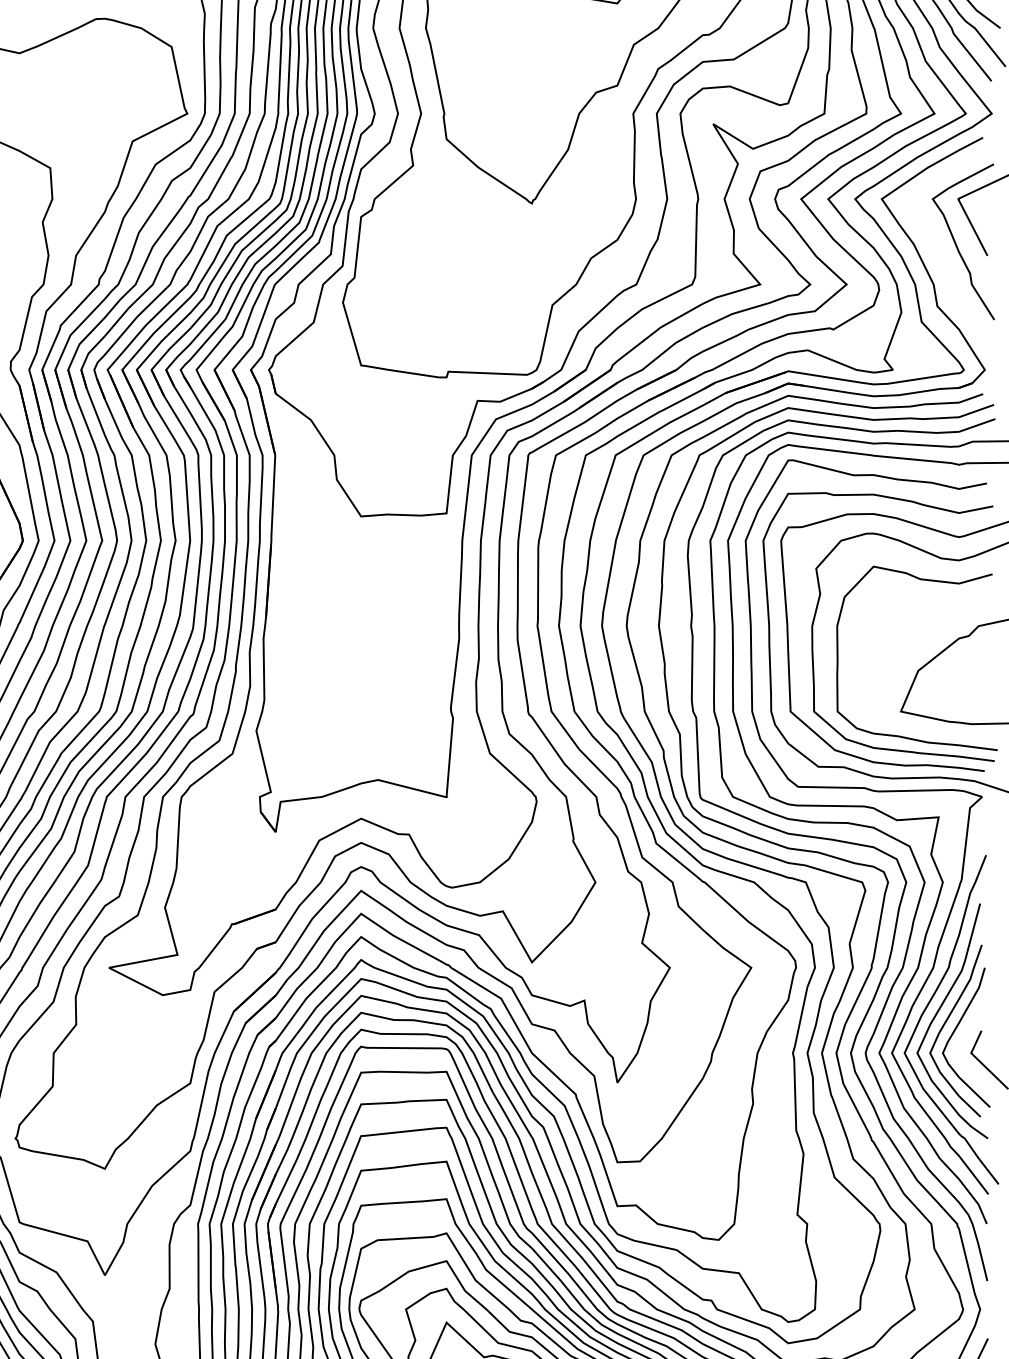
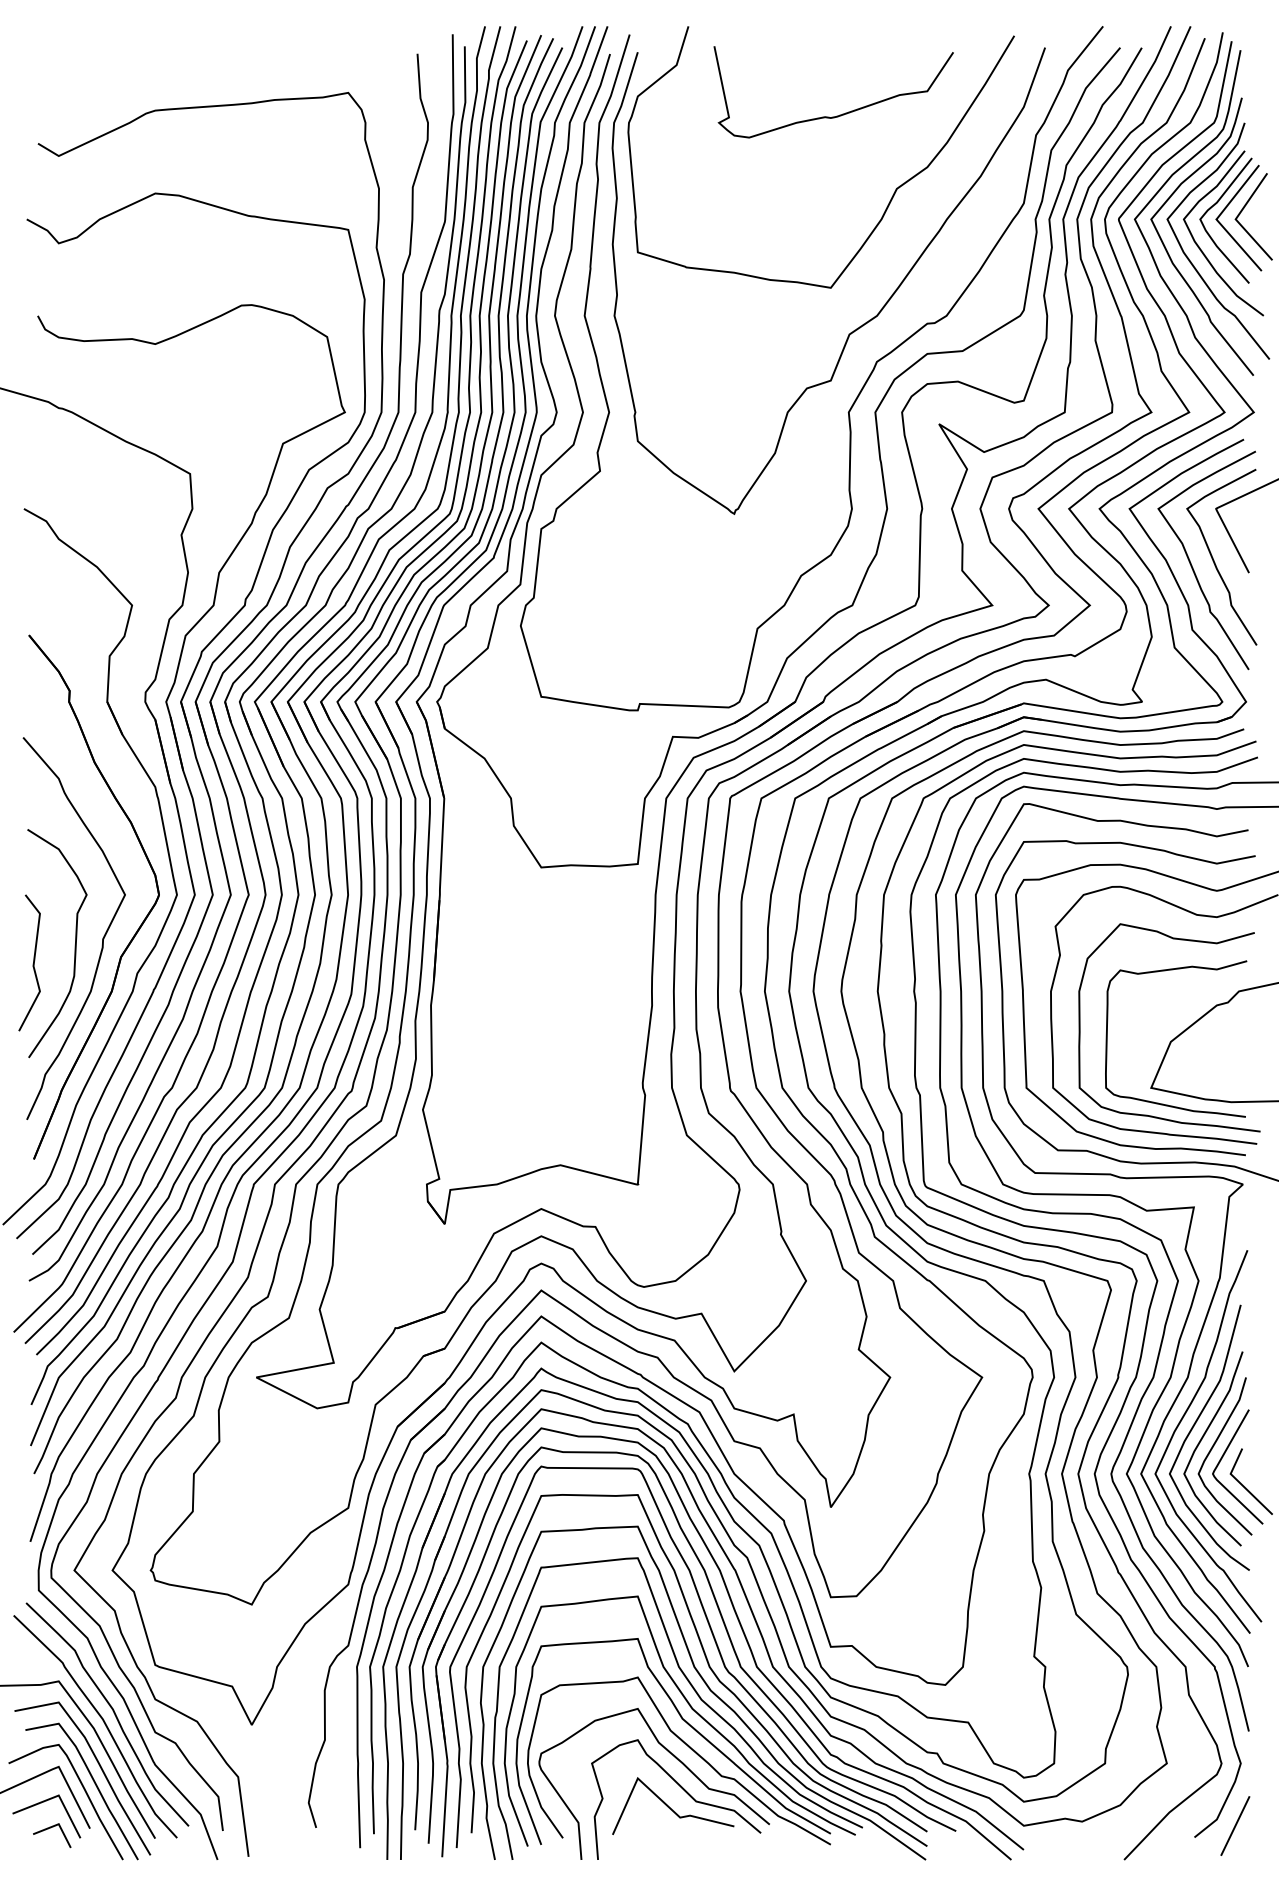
curve: (938, 250) -> (1193, 567), added
curve: (911, 725) -> (1163, 1103), added
curve: (964, 1038) -> (1223, 1457), added

